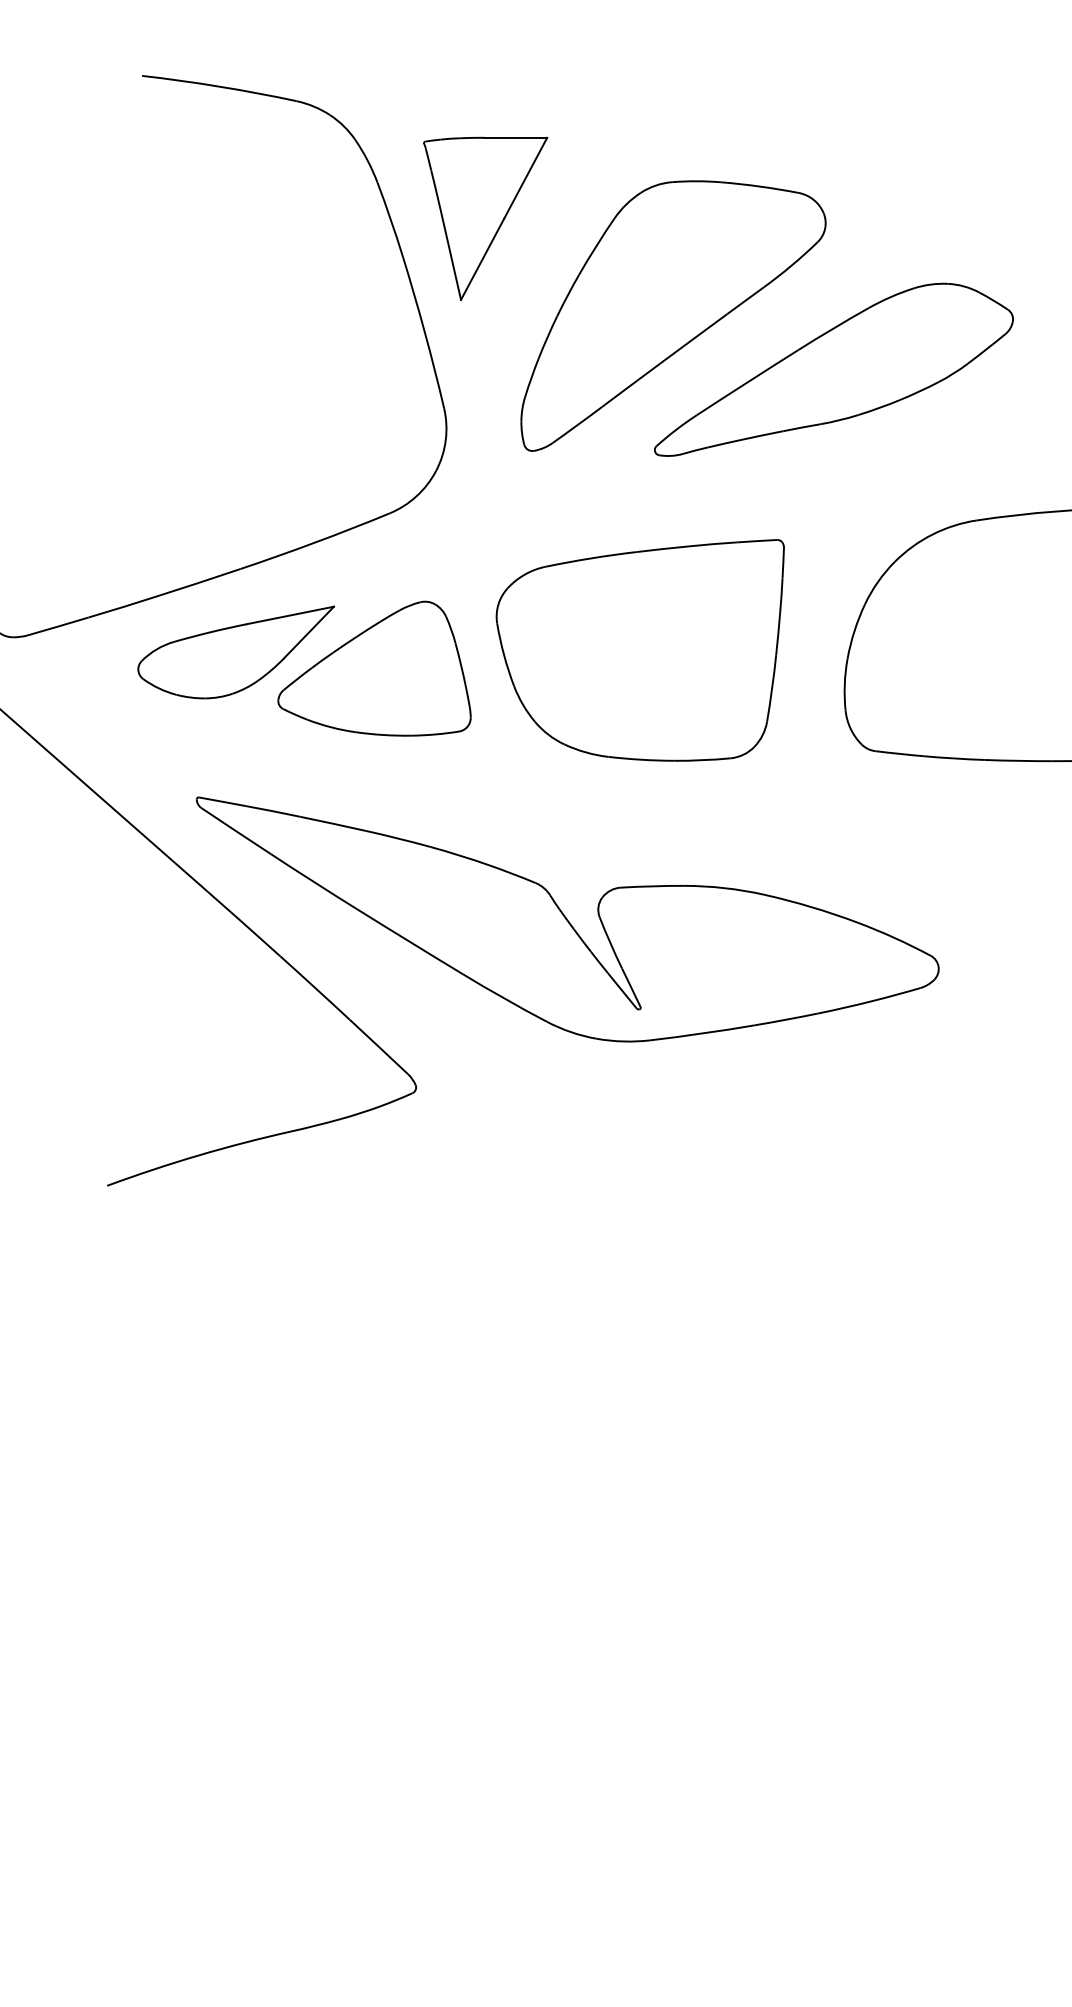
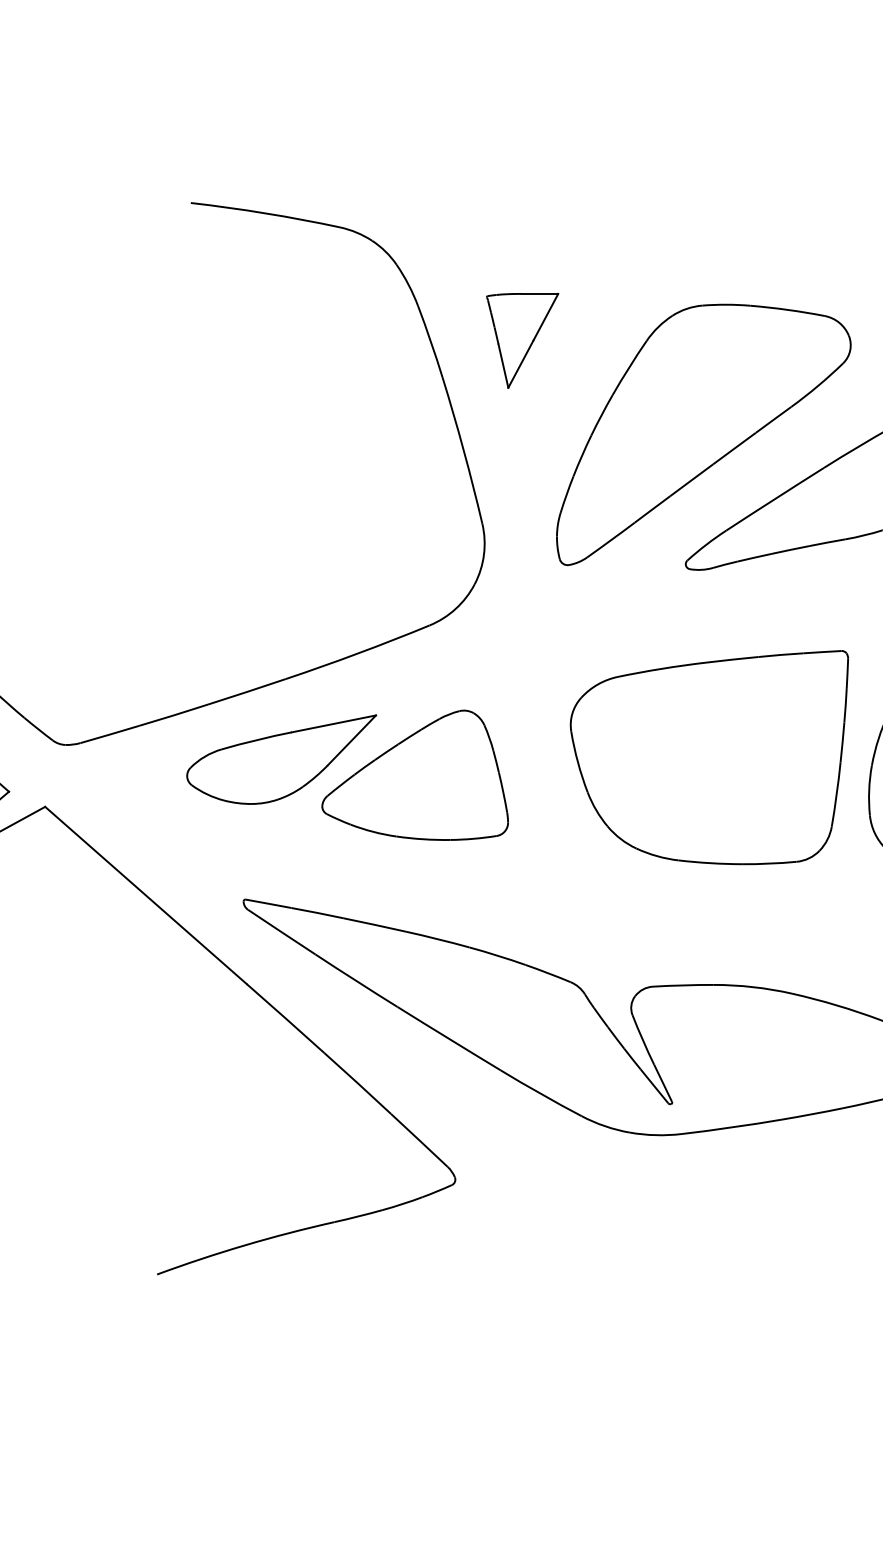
part: (485, 218) -> (522, 340), size x0.6
part: (639, 650) -> (708, 757), moved

